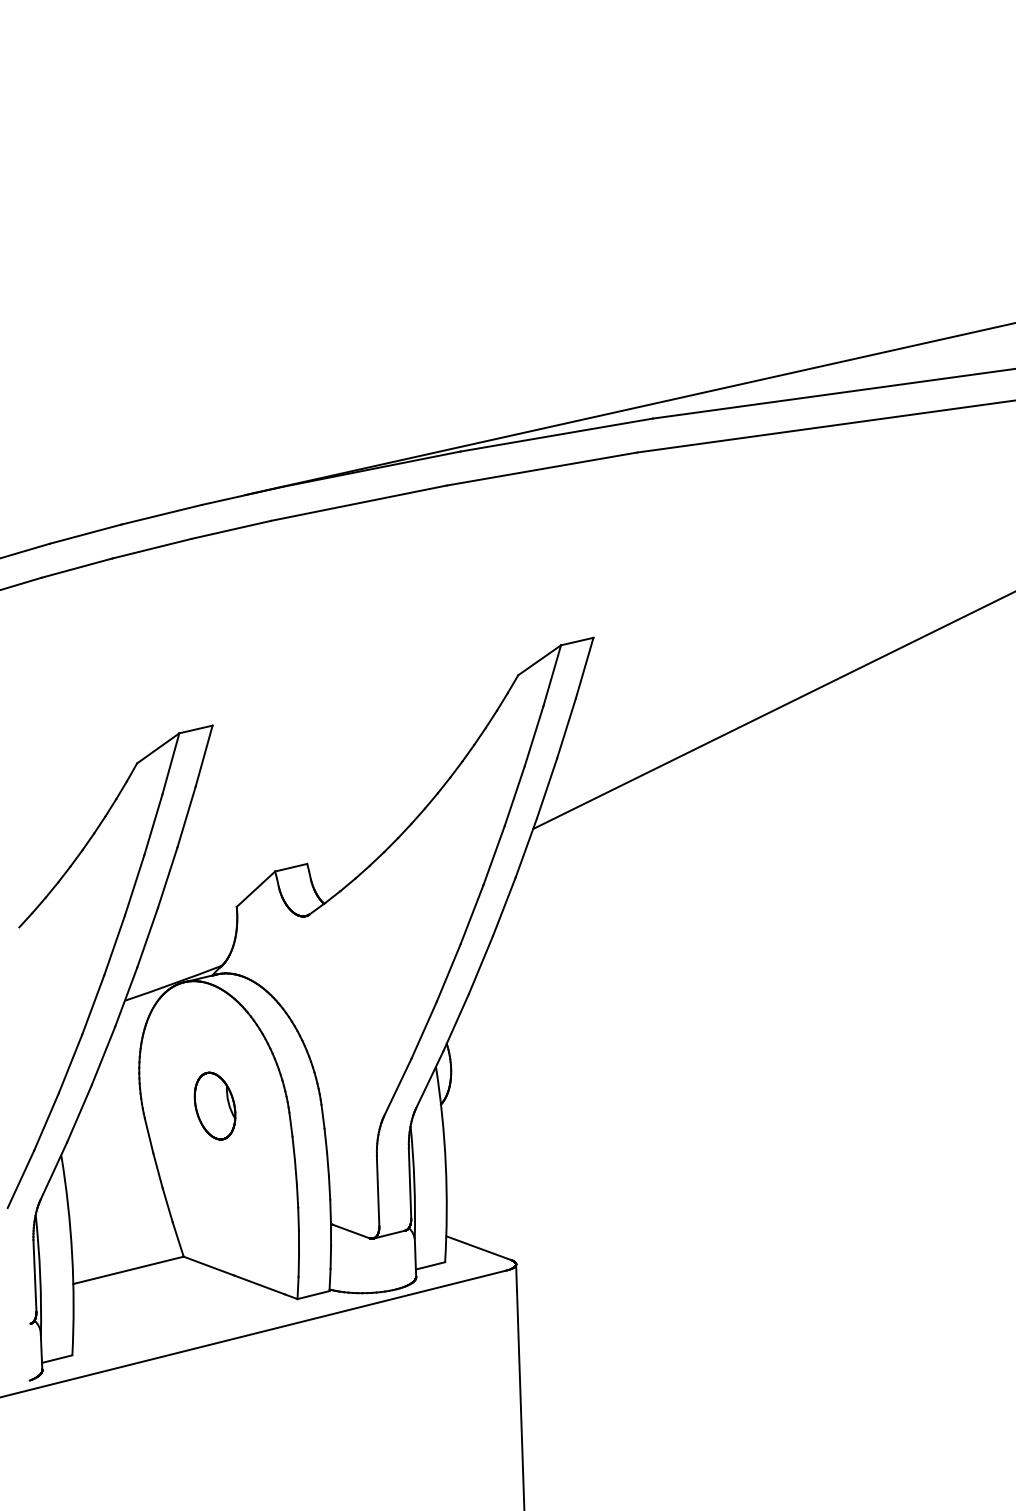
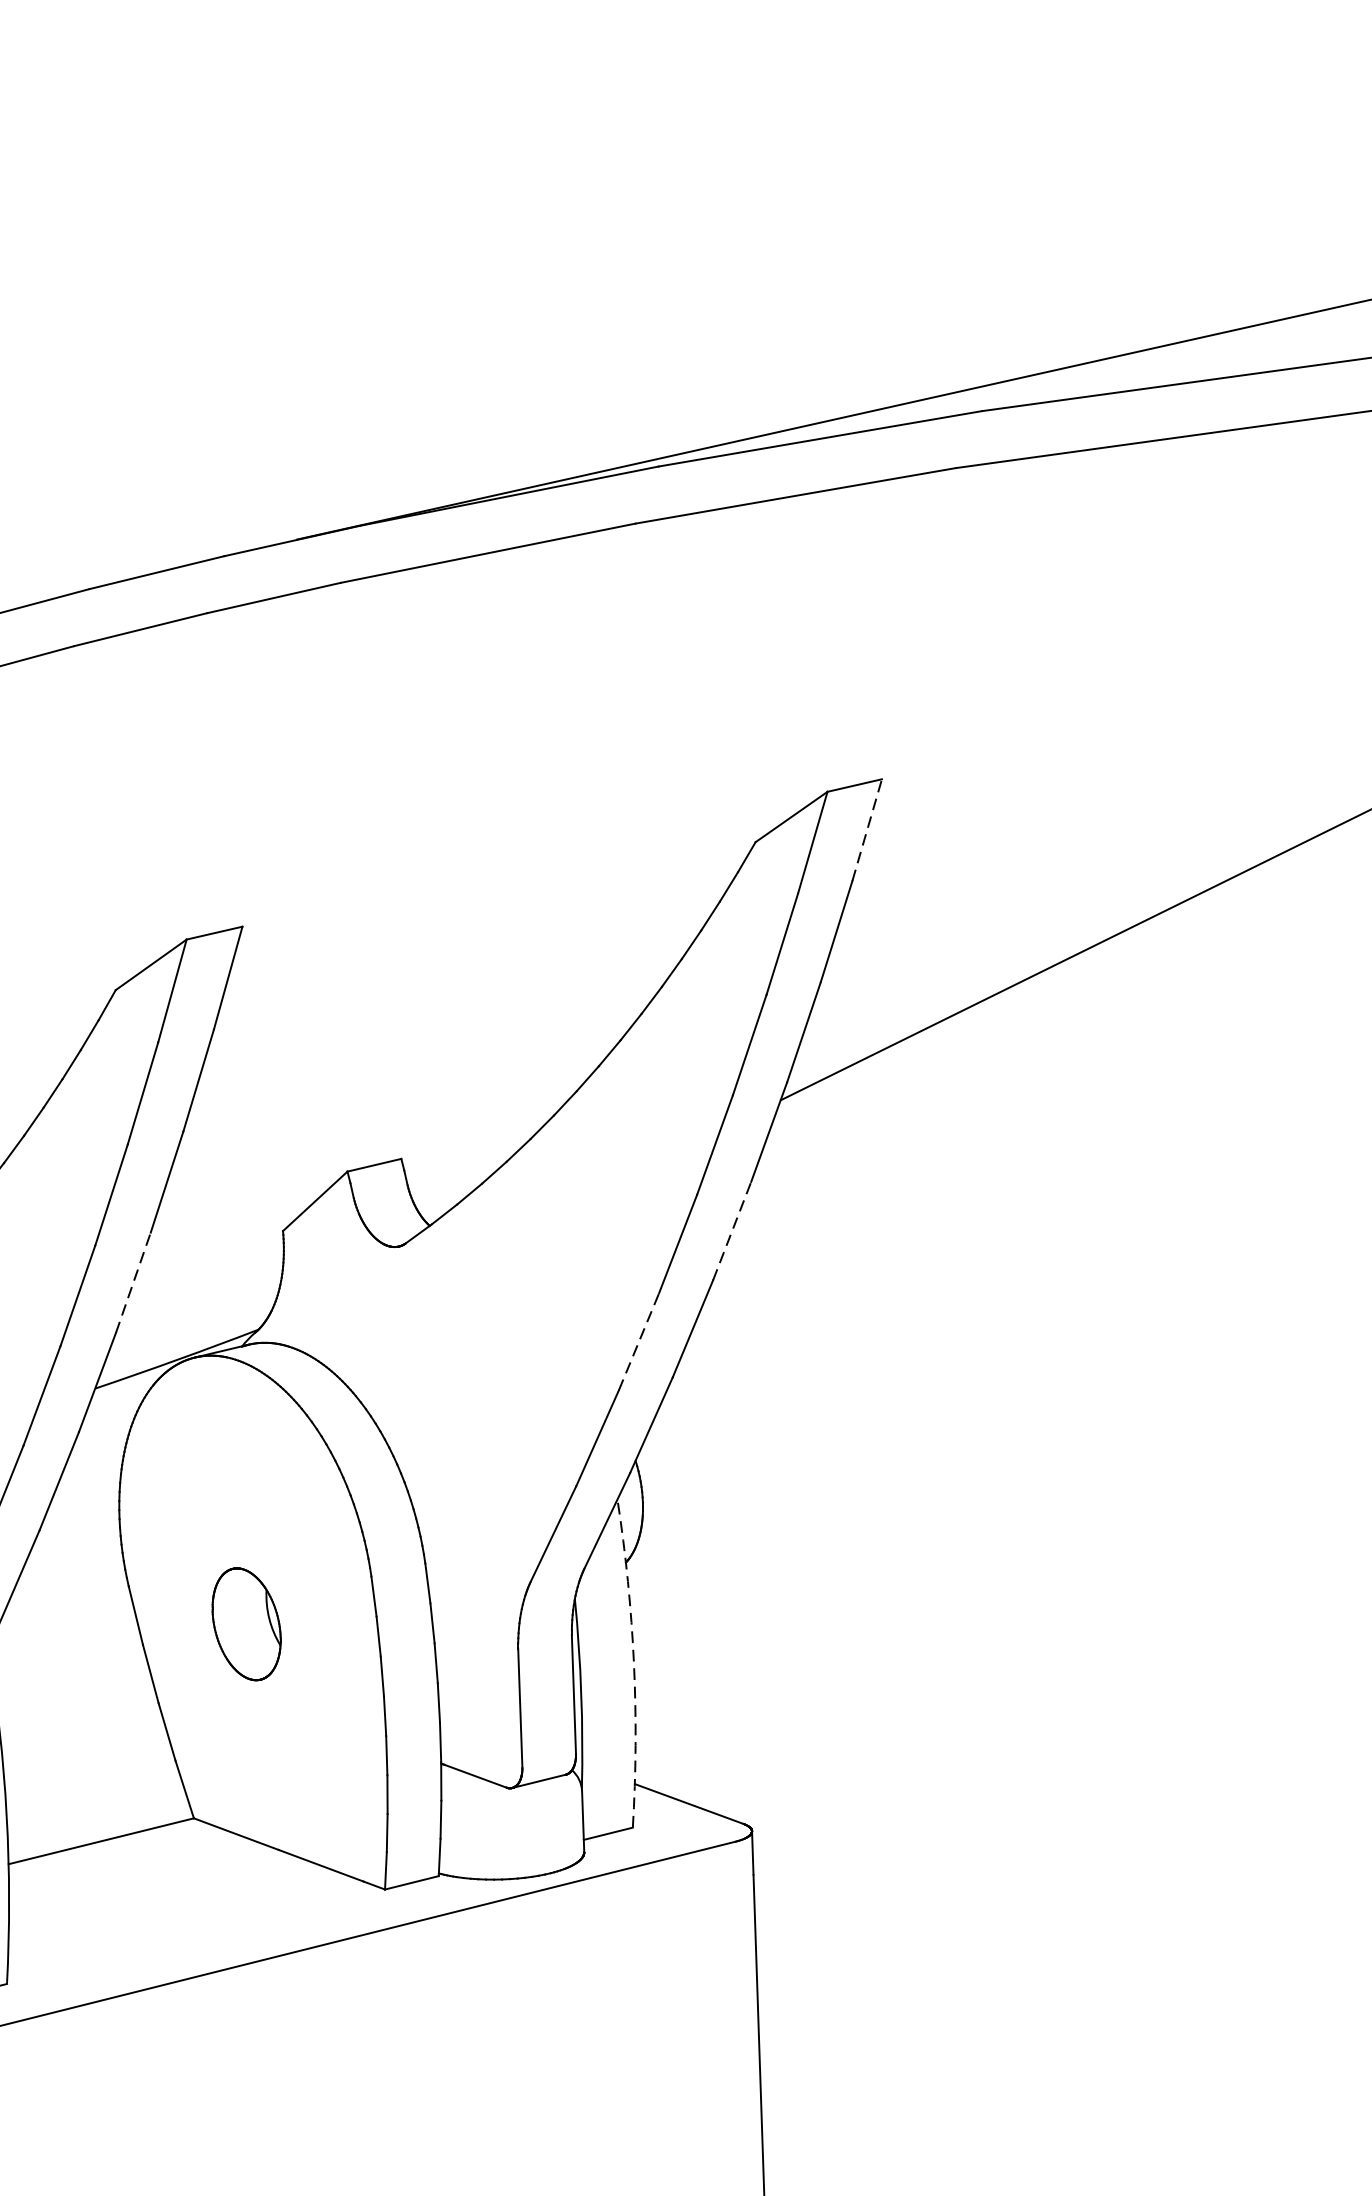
line: (584, 668) -> (866, 830), solid -> dashed
line: (504, 906) -> (732, 1230), solid -> dashed
line: (147, 937) -> (133, 1282), solid -> dashed
line: (448, 972) -> (638, 1341), solid -> dashed
part: (214, 1105) -> (245, 1623), moved
arc: (445, 1164) -> (633, 1663), solid -> dashed

